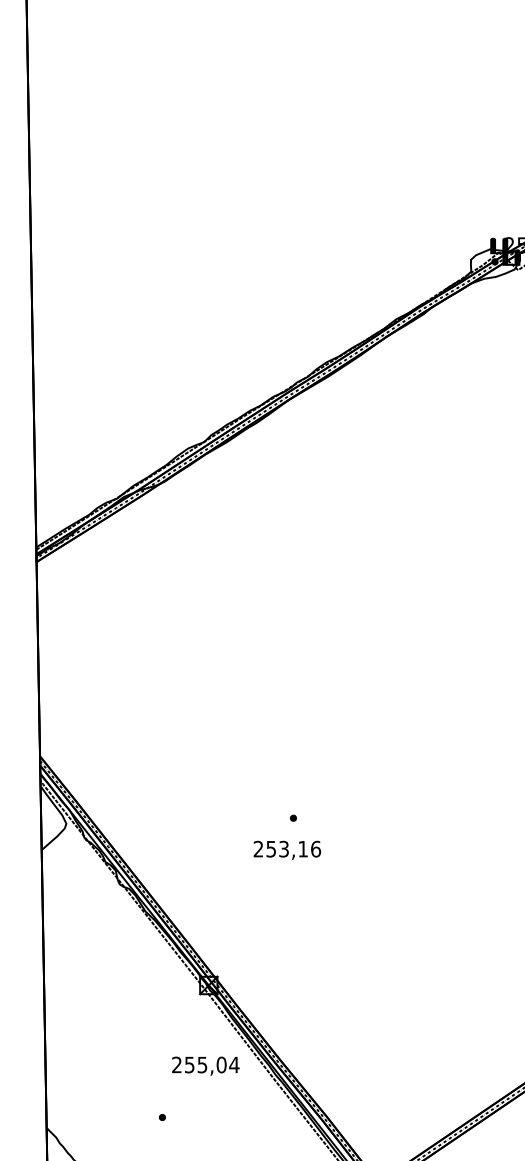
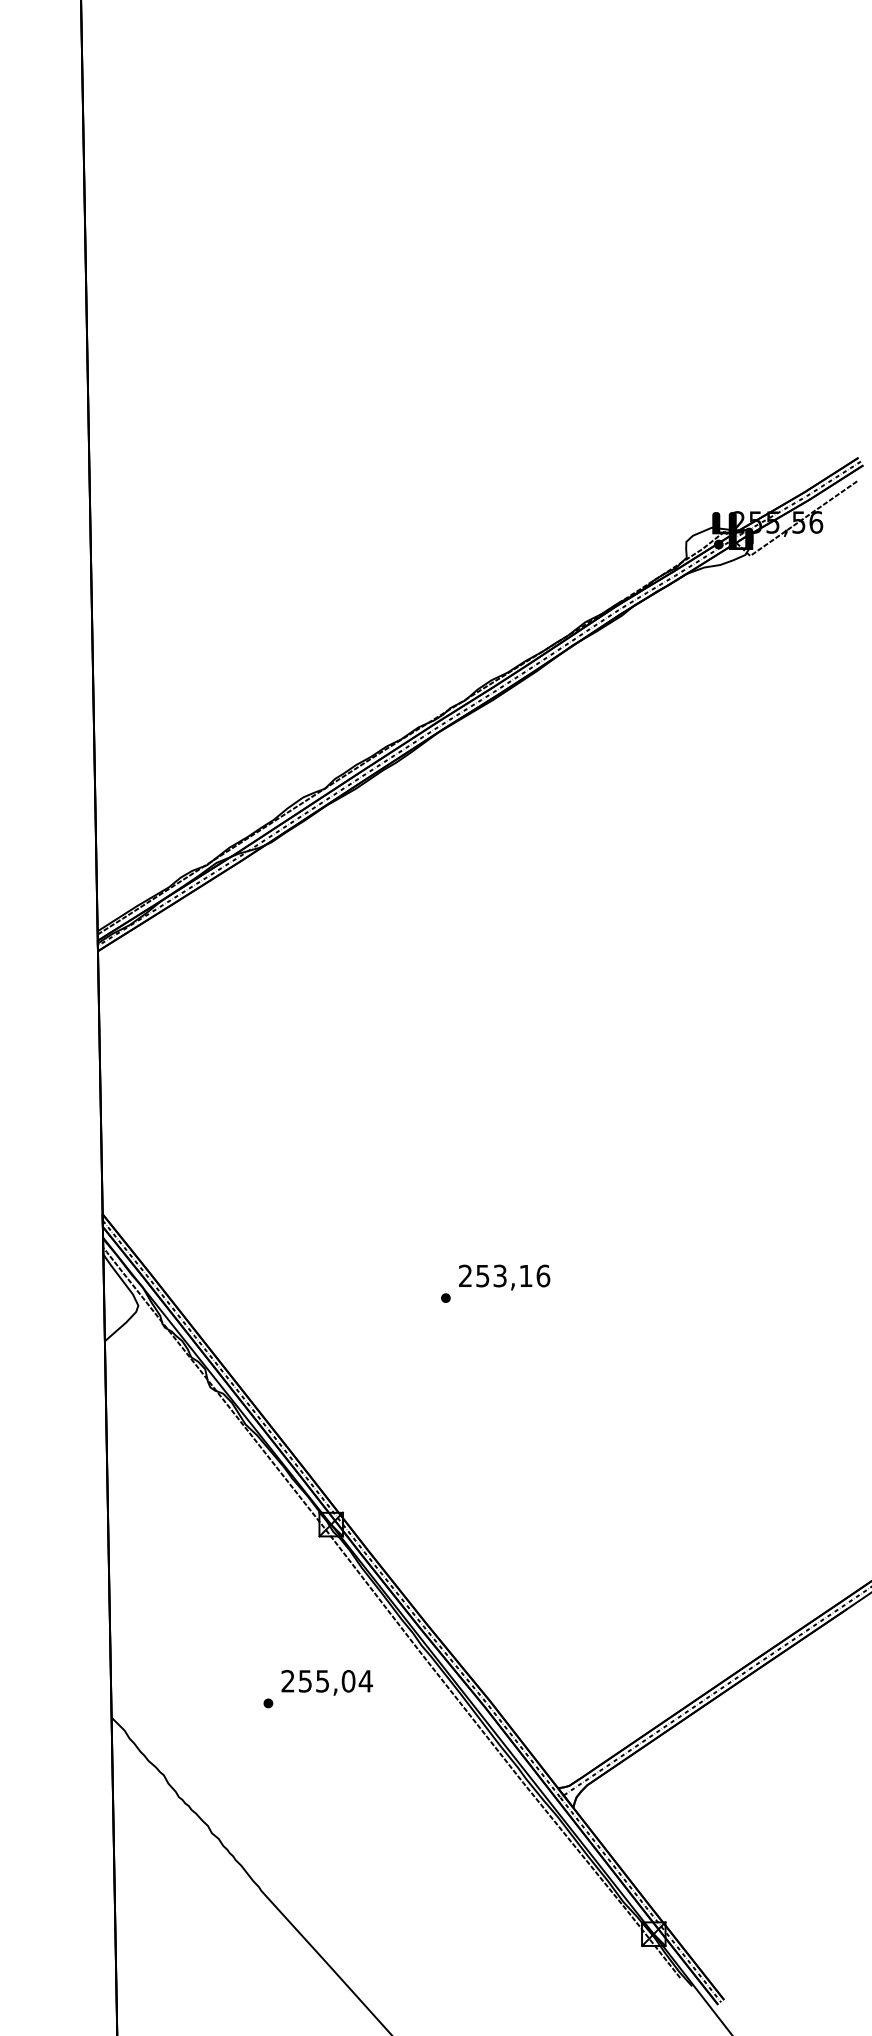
text: (287, 850) -> (504, 1277), moved
text: (205, 1065) -> (326, 1682), moved

